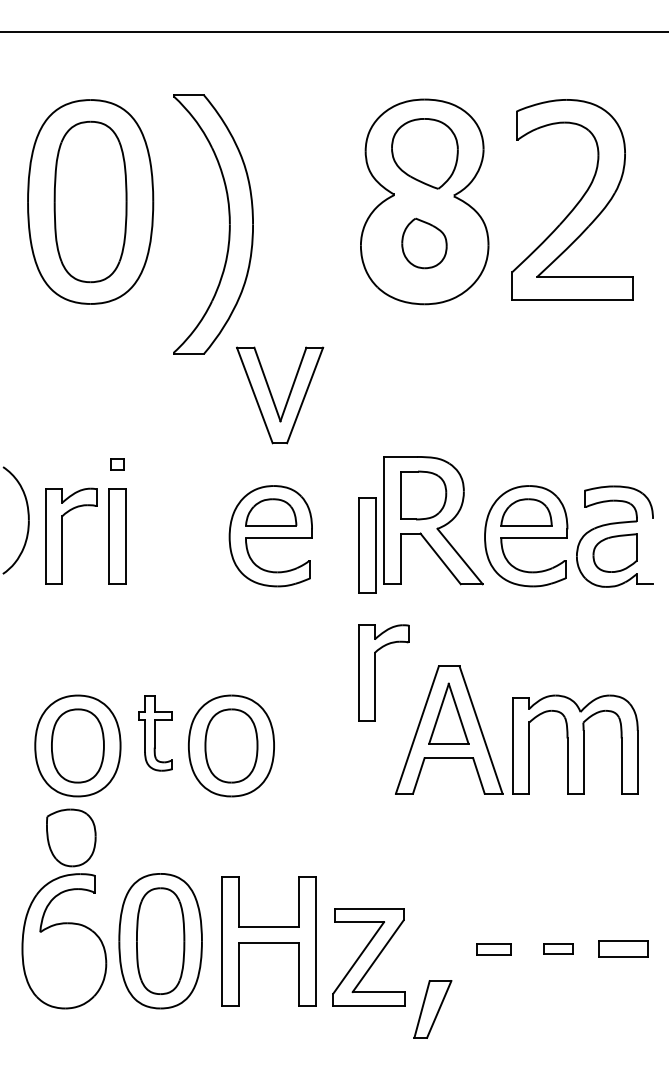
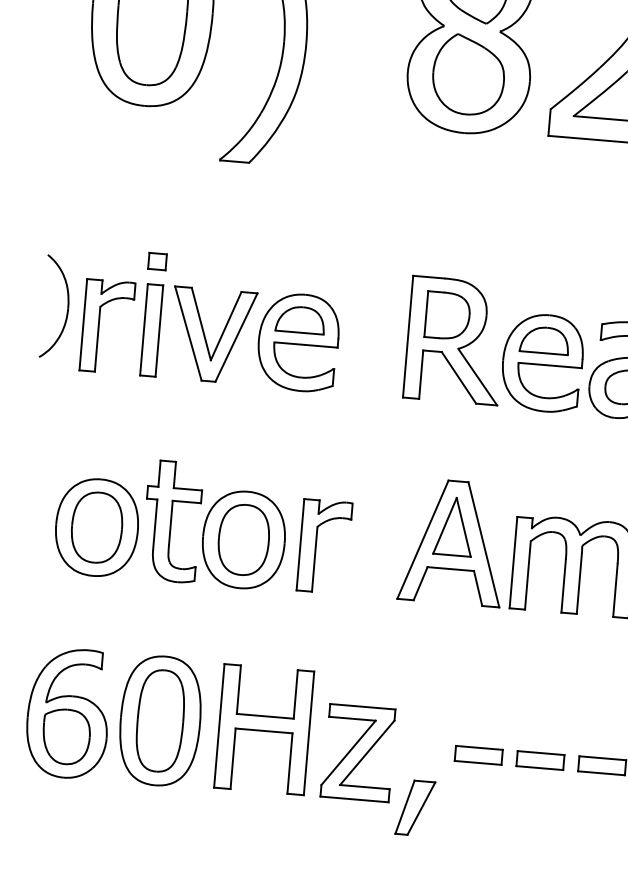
part: (424, 243) -> (468, 74), size x1.67
part: (287, 397) -> (219, 338), moved
part: (117, 464) -> (157, 261), size x1.43
part: (367, 545) -> (390, 359), removed
part: (375, 672) -> (316, 545), moved
part: (155, 733) -> (172, 521), size x1.67
part: (71, 837) -> (66, 736), moved
part: (494, 948) -> (479, 754), size x1.43
part: (558, 948) -> (540, 759), size x1.67

